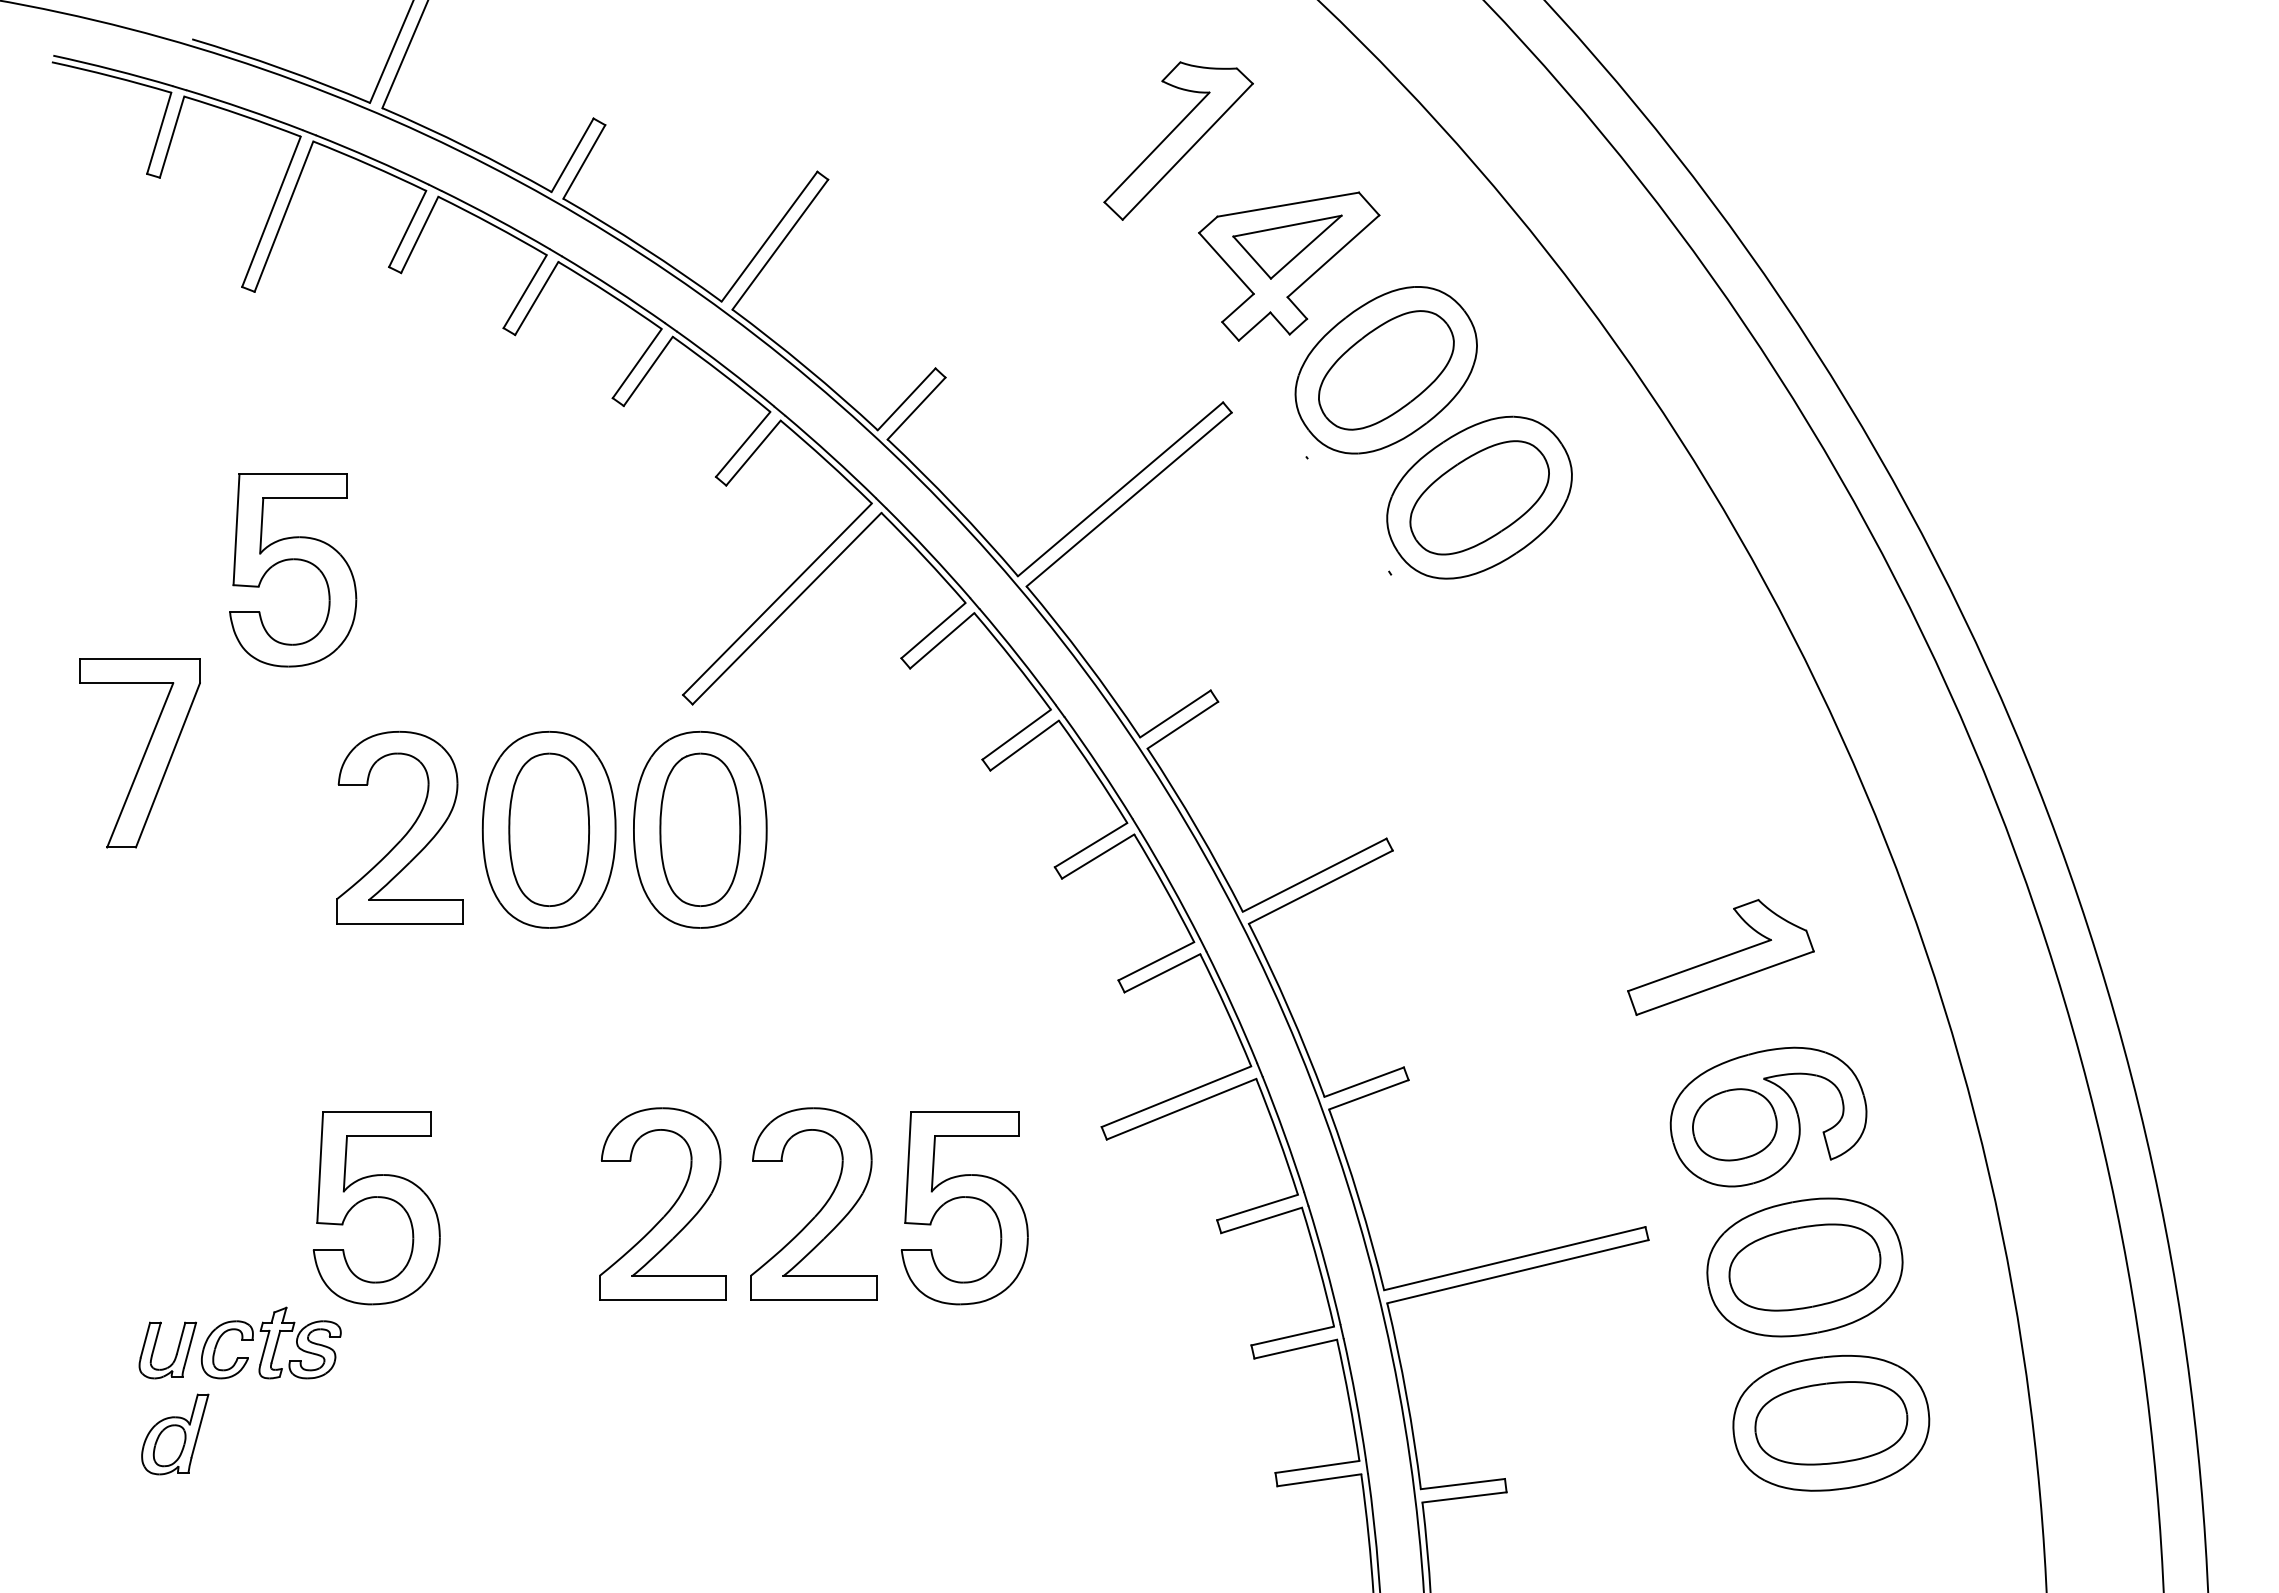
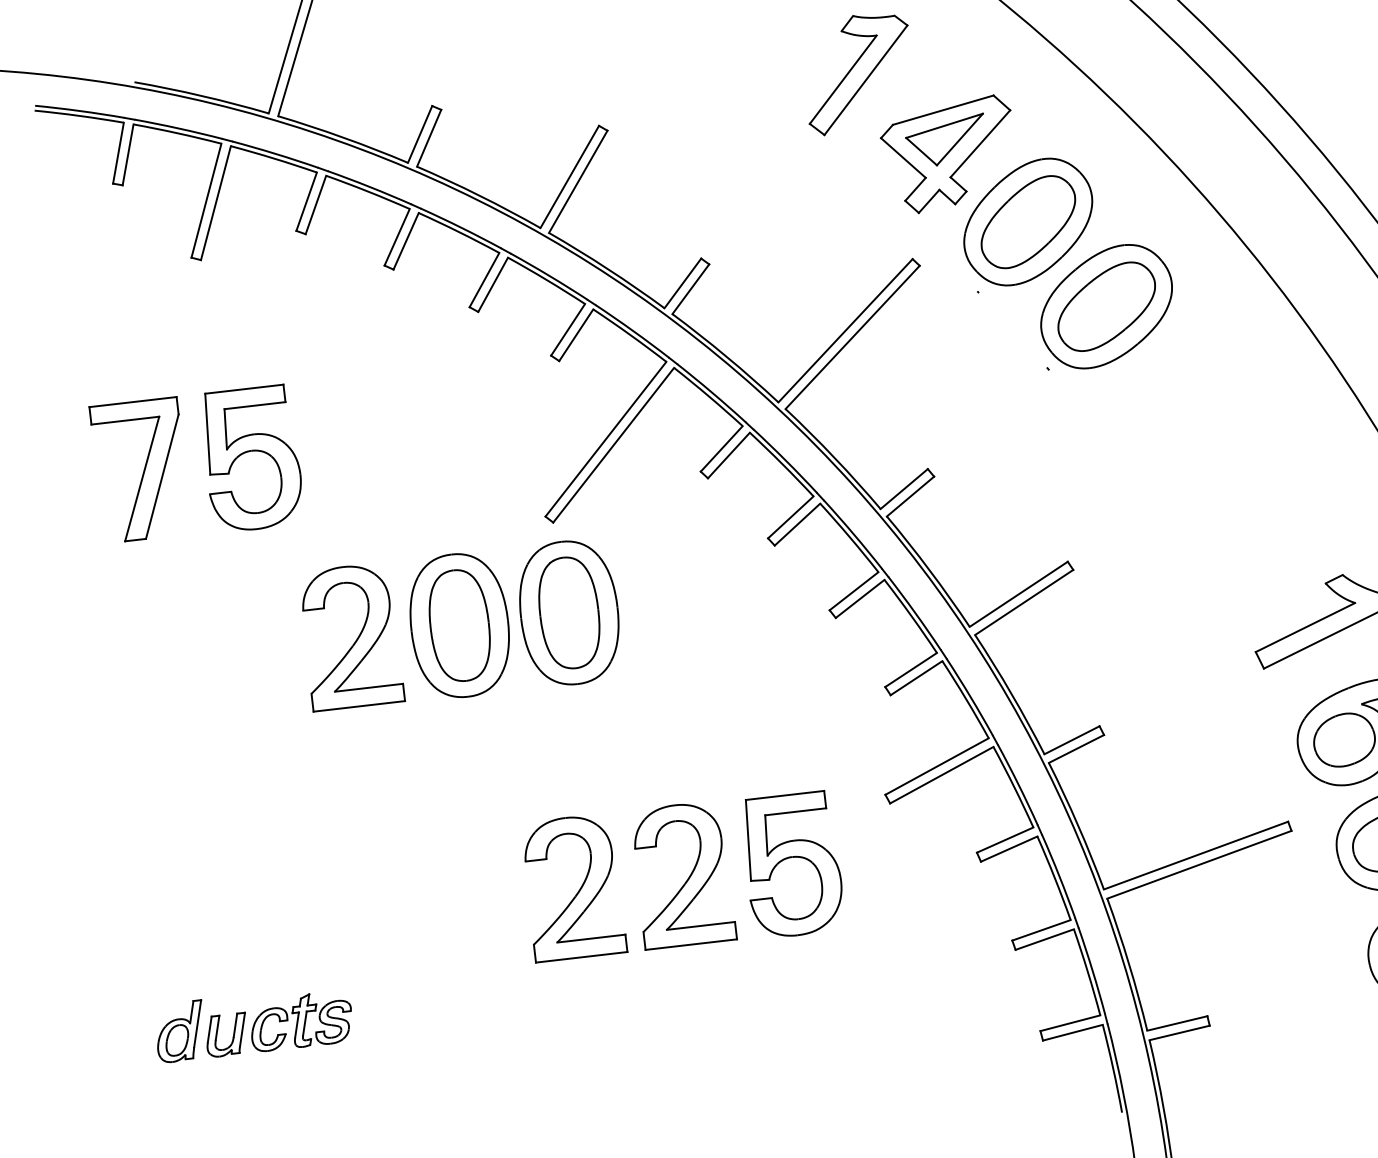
part: (139, 753) -> (140, 470), moved
part: (373, 1198) -> (363, 907), removed
part: (175, 1434) -> (180, 1031), moved

